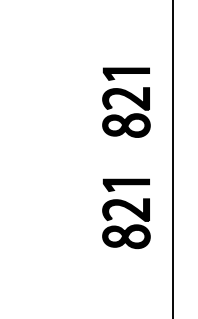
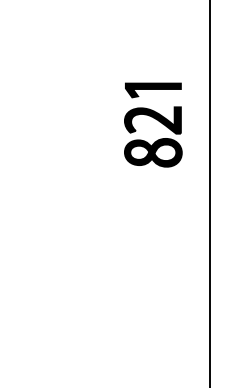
part: (126, 213) -> (153, 259), removed

